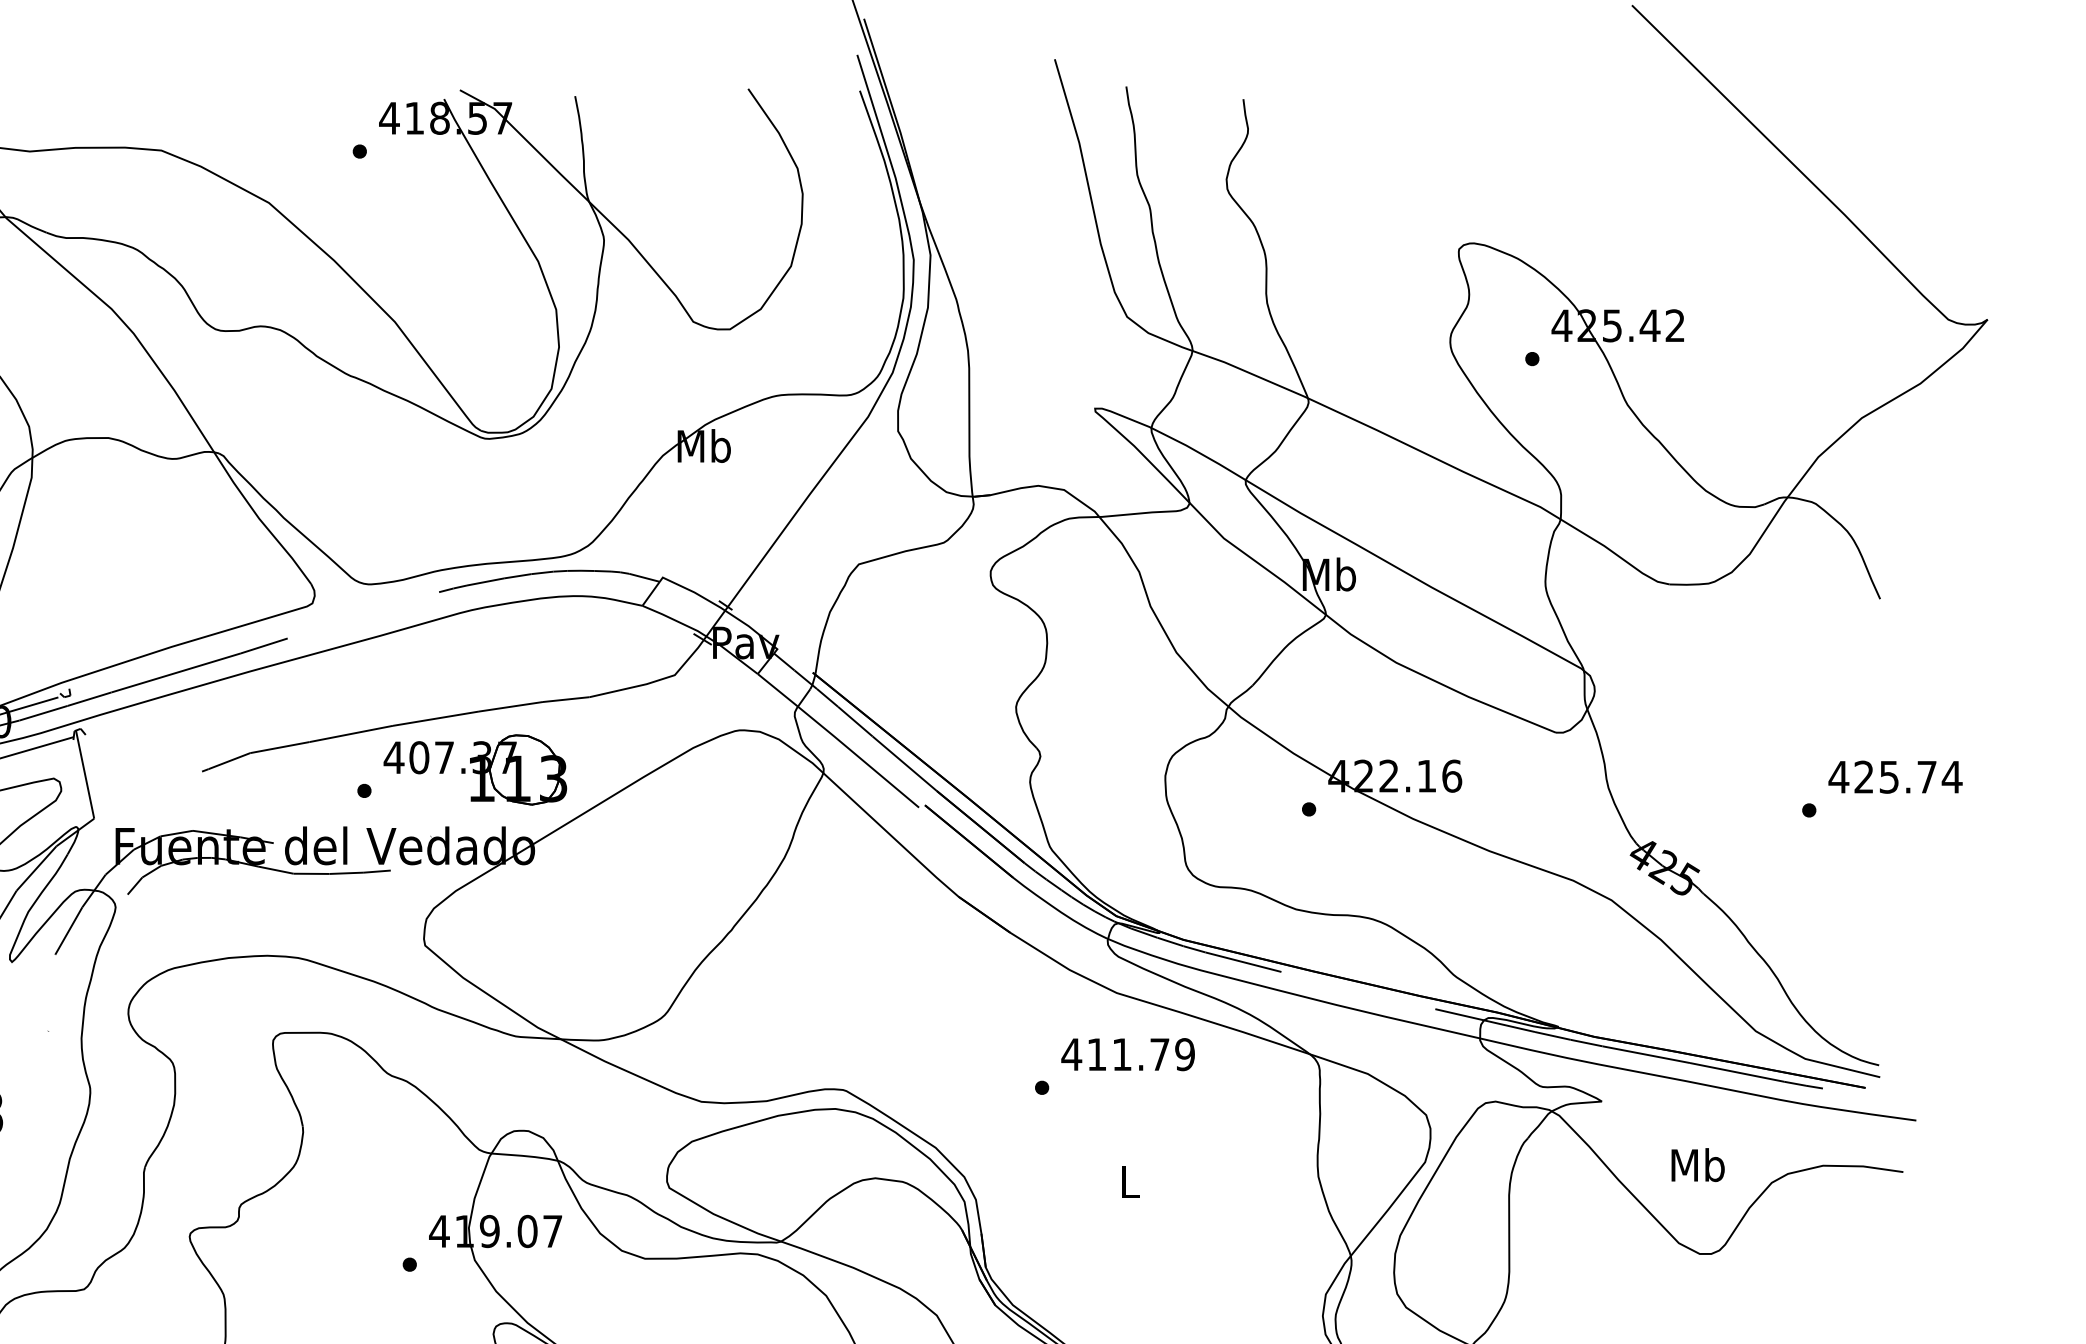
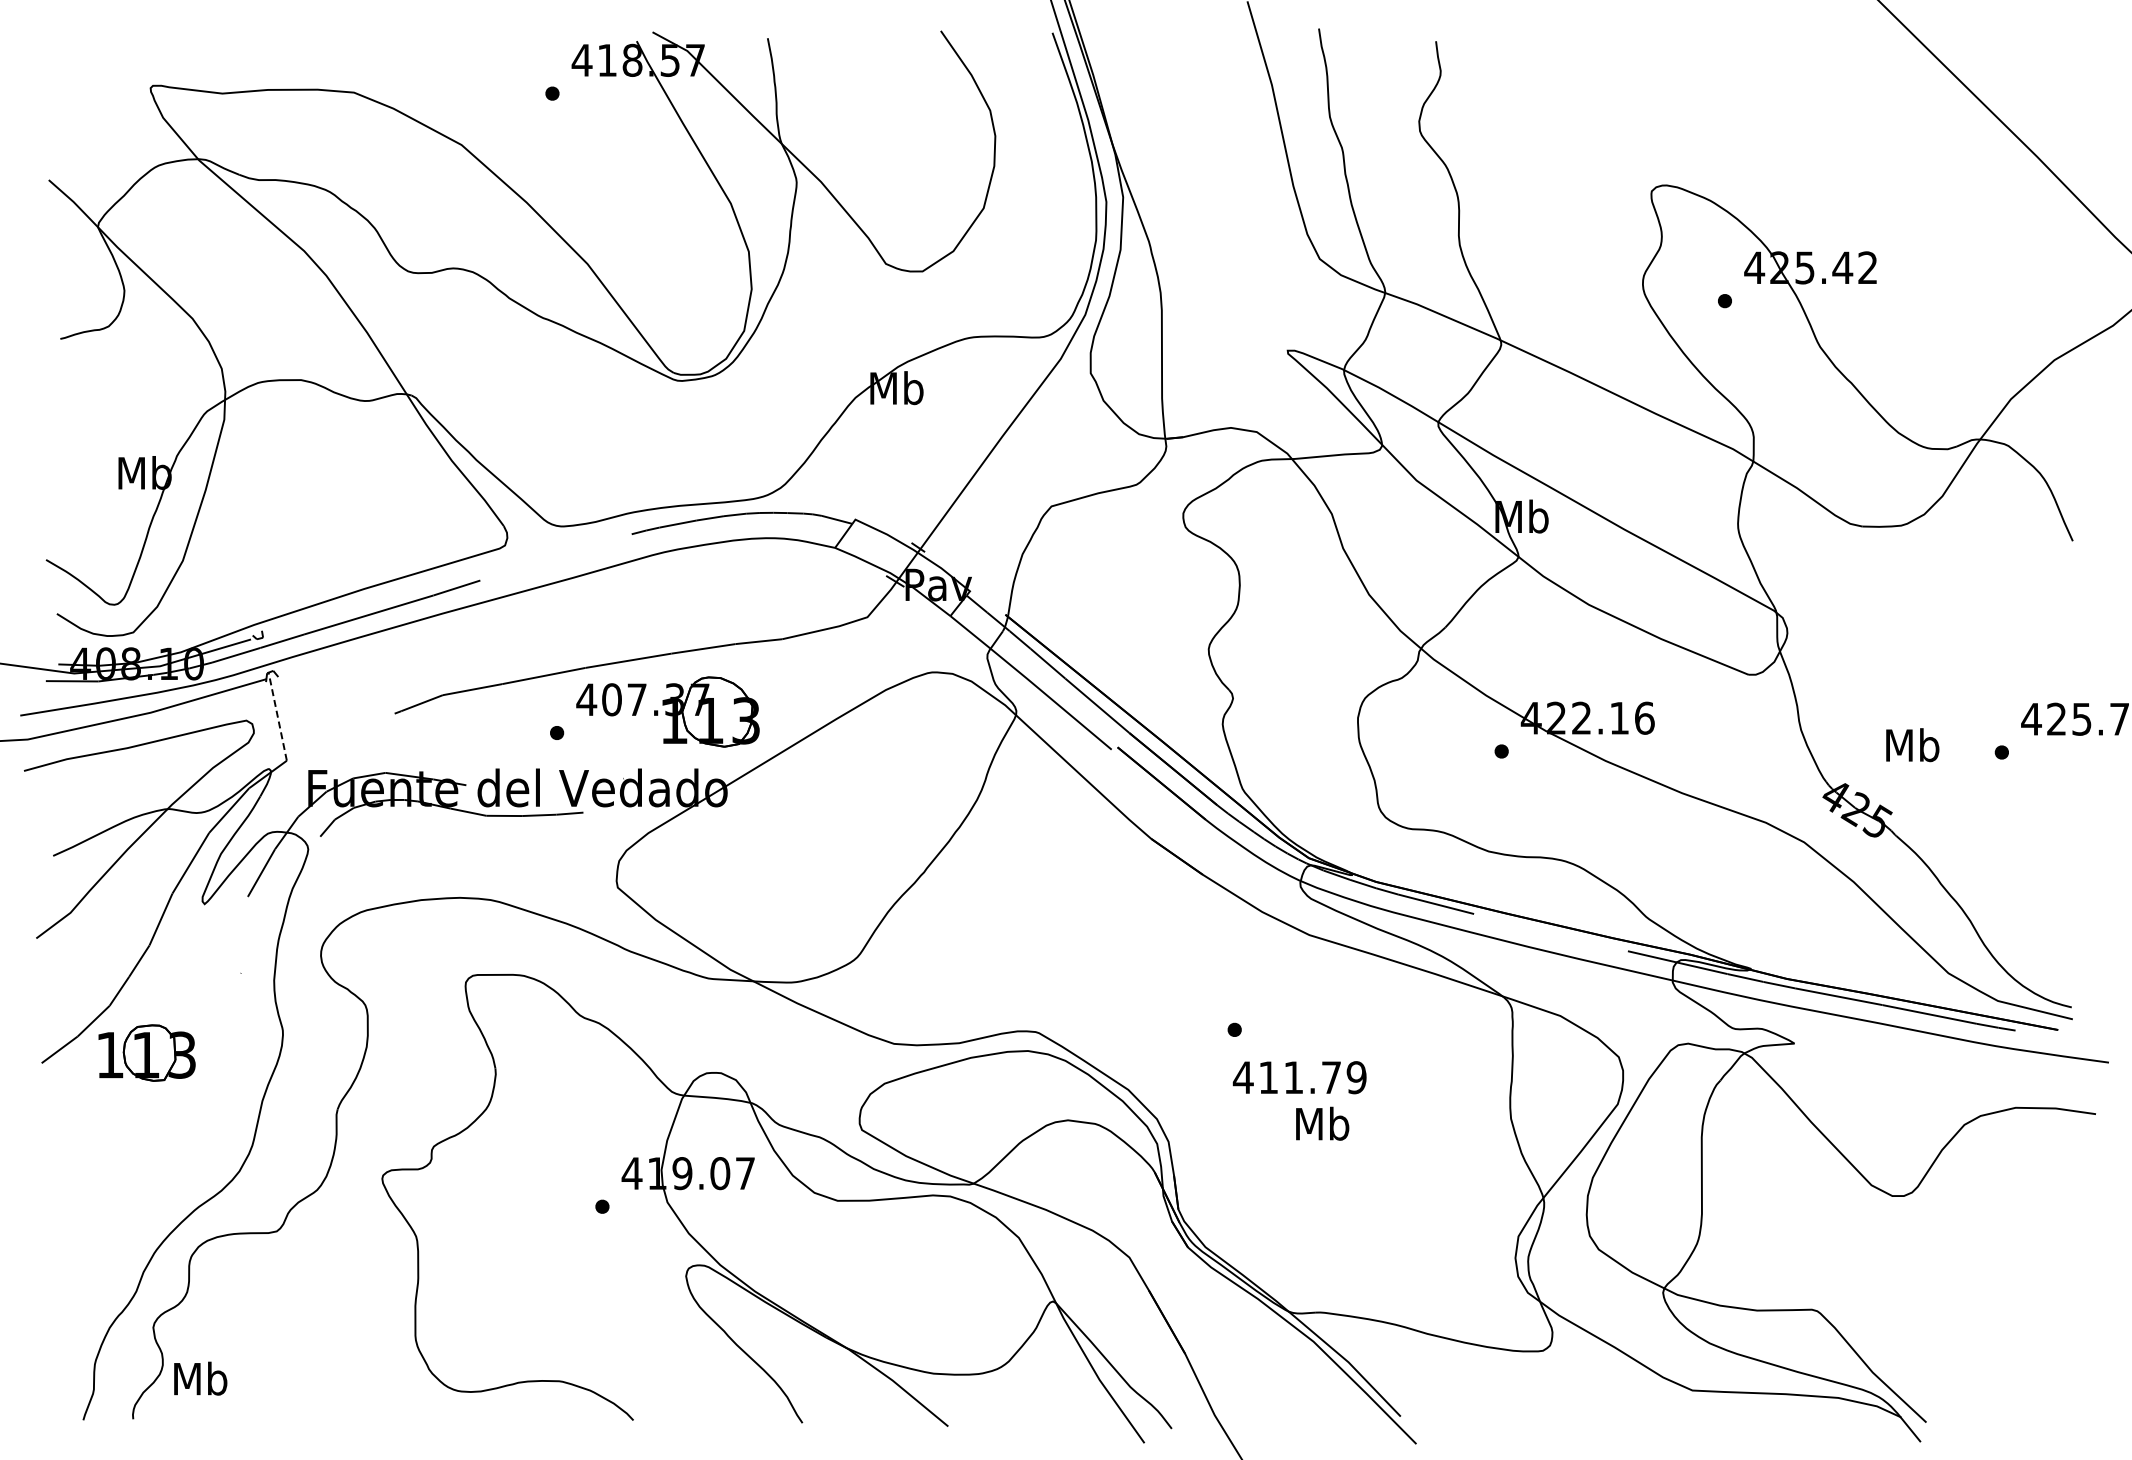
line: (84, 774) -> (277, 716), solid -> dashed
text: (1127, 1054) -> (1299, 1077), moved
text: (1697, 1165) -> (1912, 745), moved
text: (1129, 1181) -> (1322, 1123), L -> Mb

